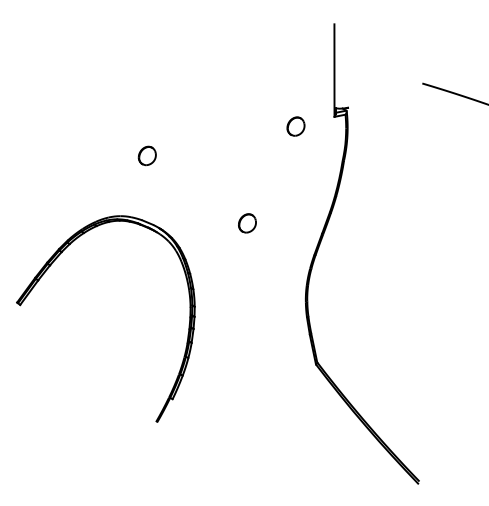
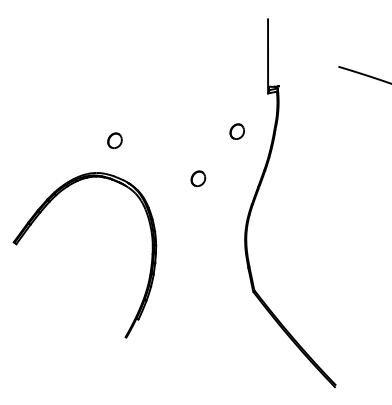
part: (295, 126) -> (236, 131), moved
part: (146, 155) -> (114, 140), moved

